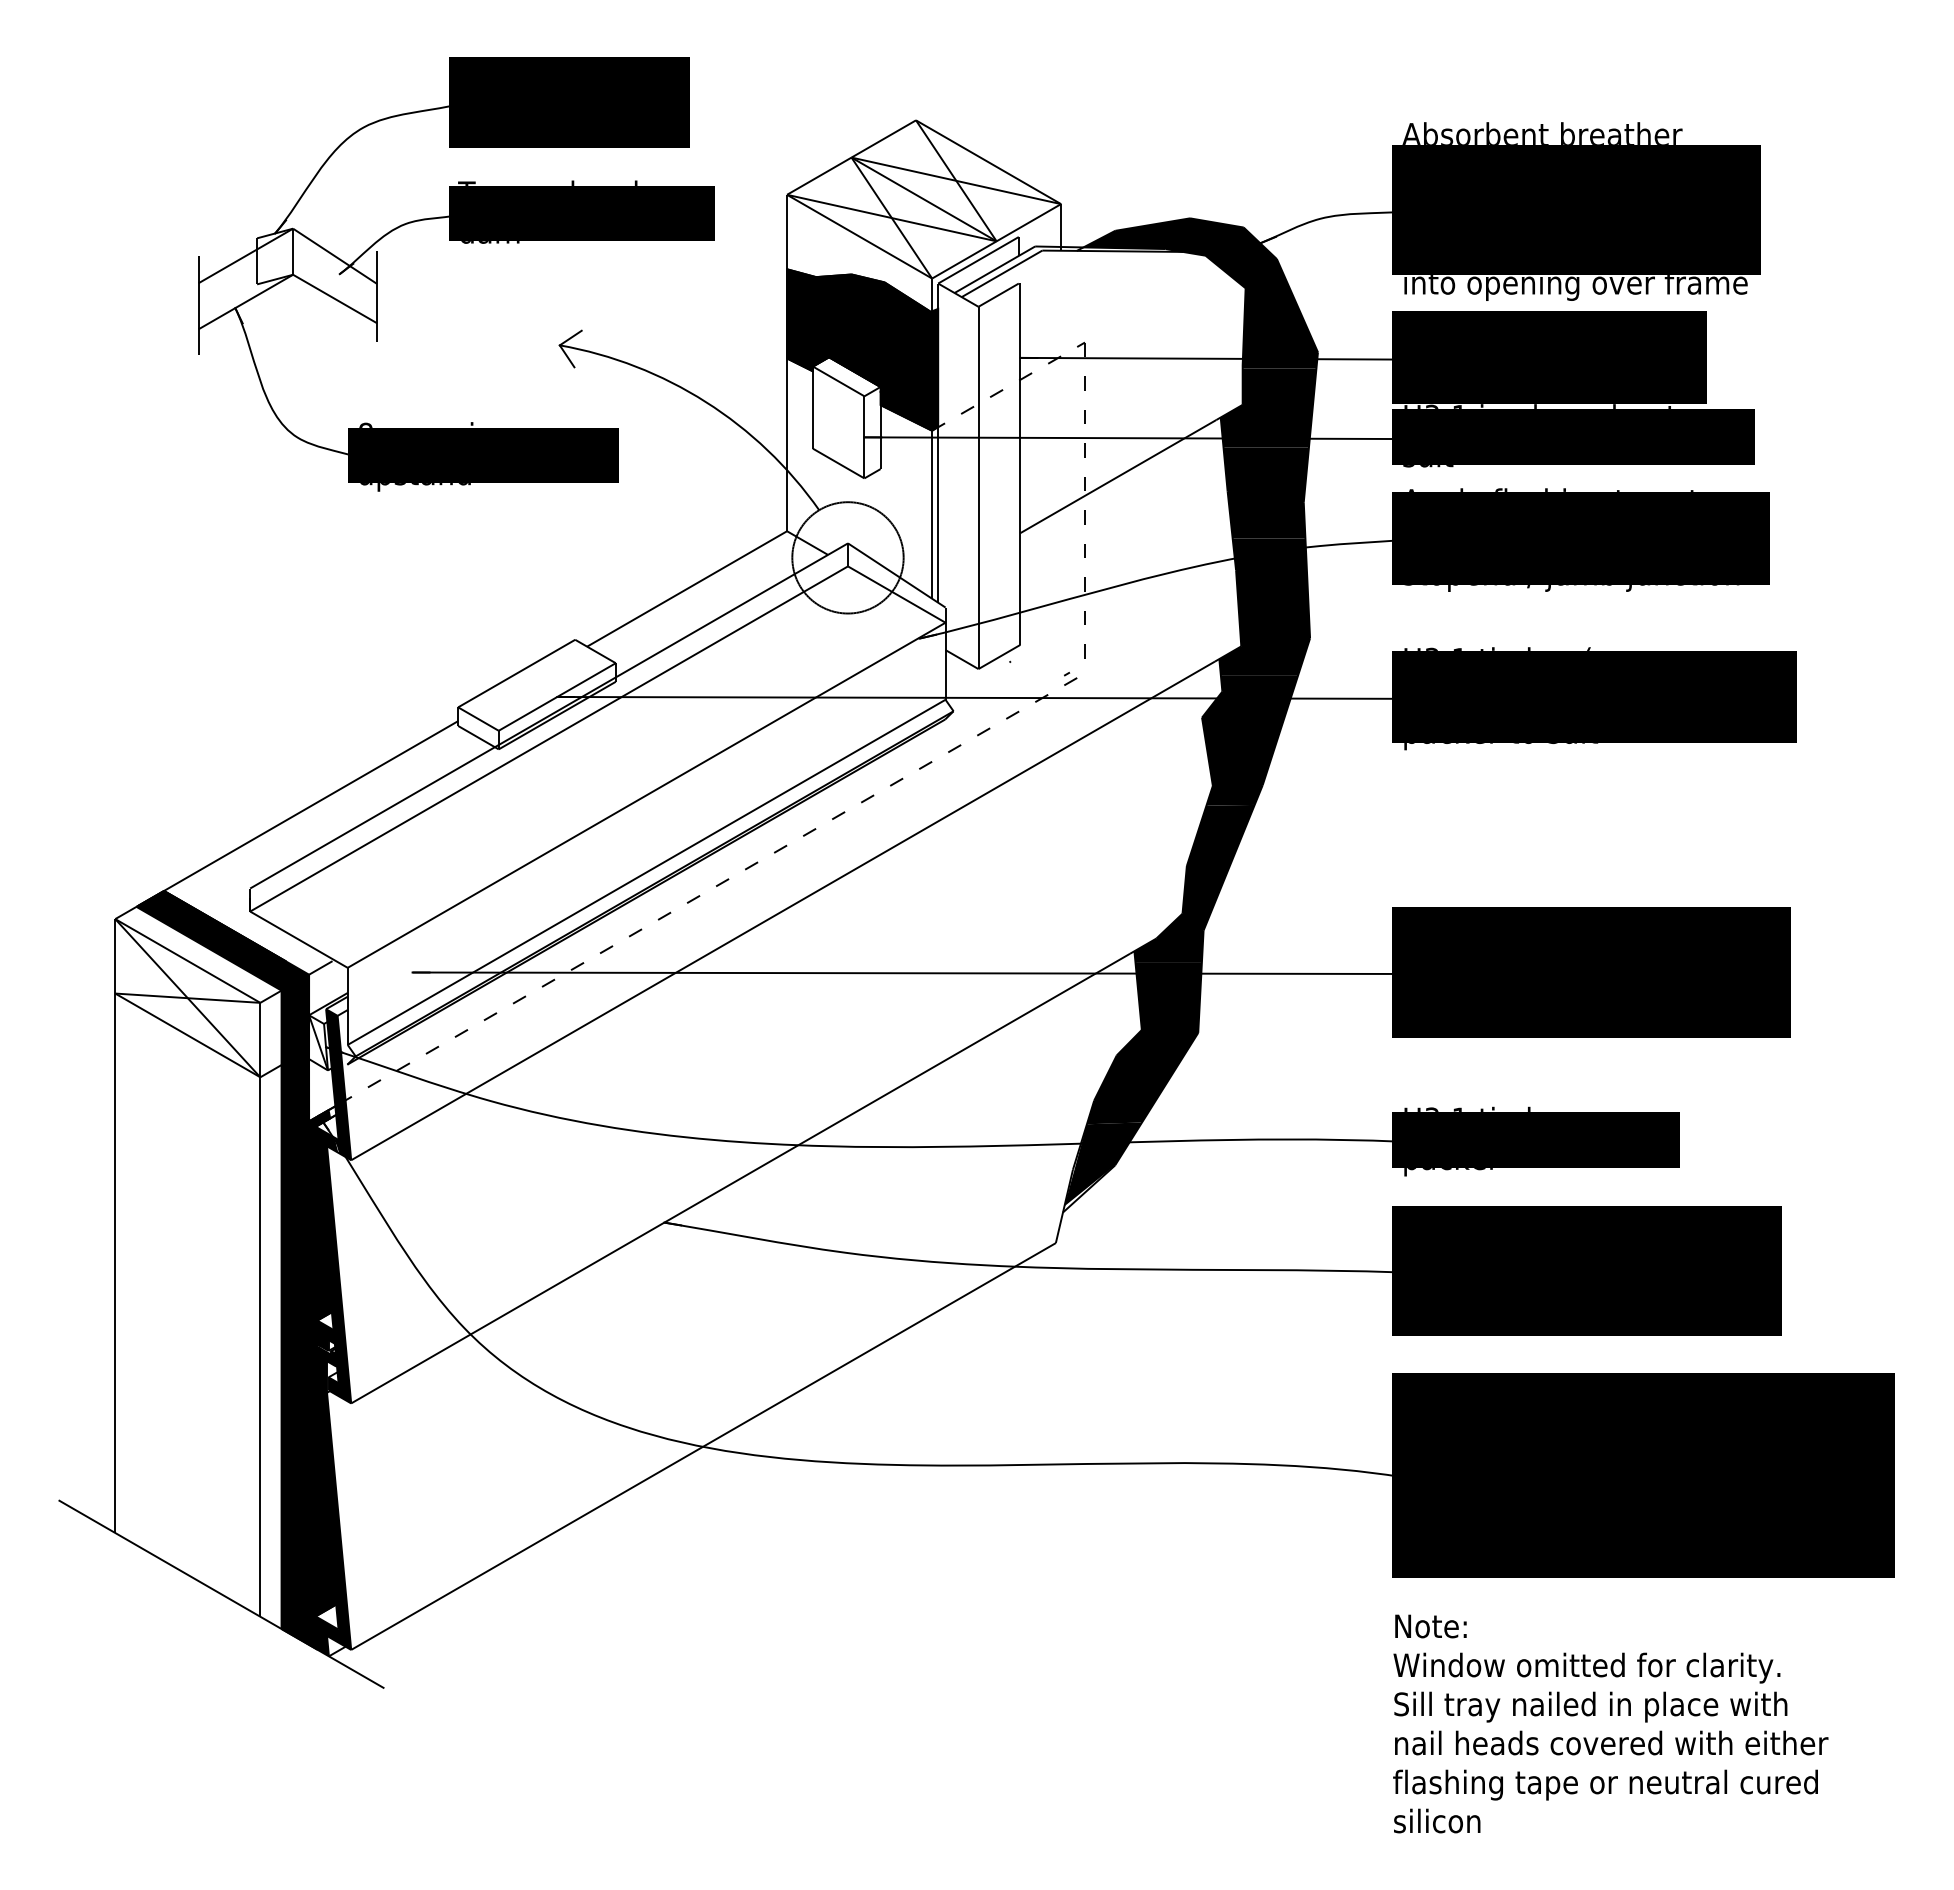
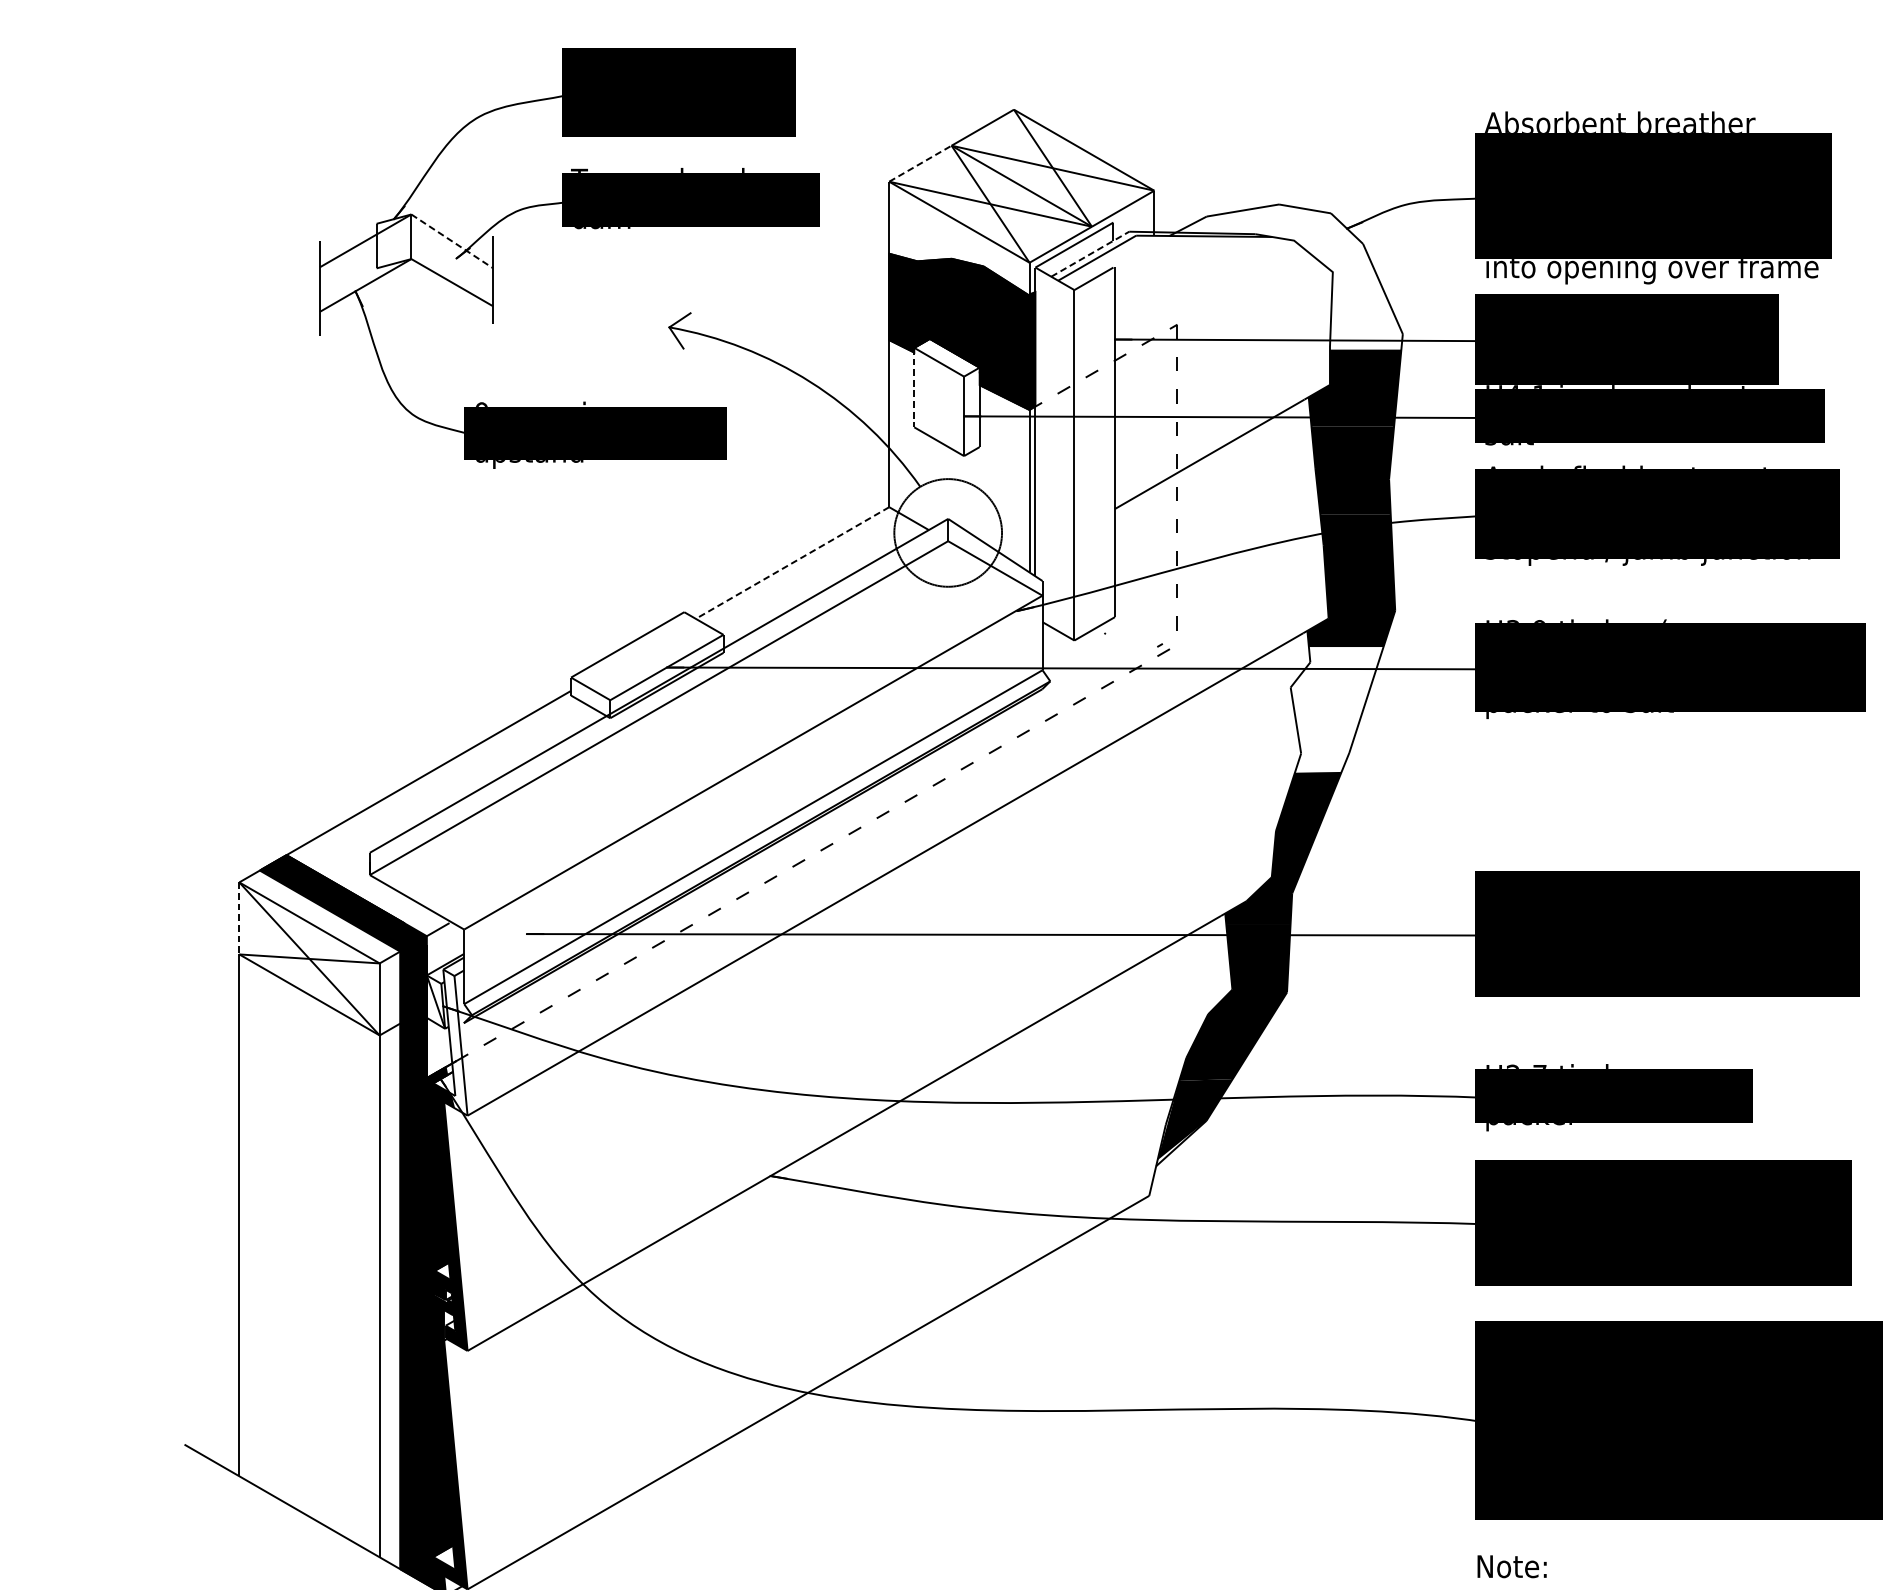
line: (819, 175) -> (920, 163), solid -> dashed
line: (335, 256) -> (452, 241), solid -> dashed
line: (994, 269) -> (1089, 253), solid -> dashed
fill: (1200, 293) -> (1289, 277), removed
text: (1432, 406) -> (1513, 386), H3.1 -> H4.1
line: (812, 408) -> (913, 388), solid -> dashed
text: (365, 425) -> (481, 404), 8mm -> 0mm
line: (686, 589) -> (791, 563), solid -> dashed
text: (1459, 648) -> (1539, 620), H3.1 -> H3.9
fill: (1250, 740) -> (1337, 709), removed
line: (115, 956) -> (239, 918), solid -> dashed
fill: (338, 1084) -> (455, 1042), removed
text: (1445, 1109) -> (1526, 1066), H3.1 -> H2.7

